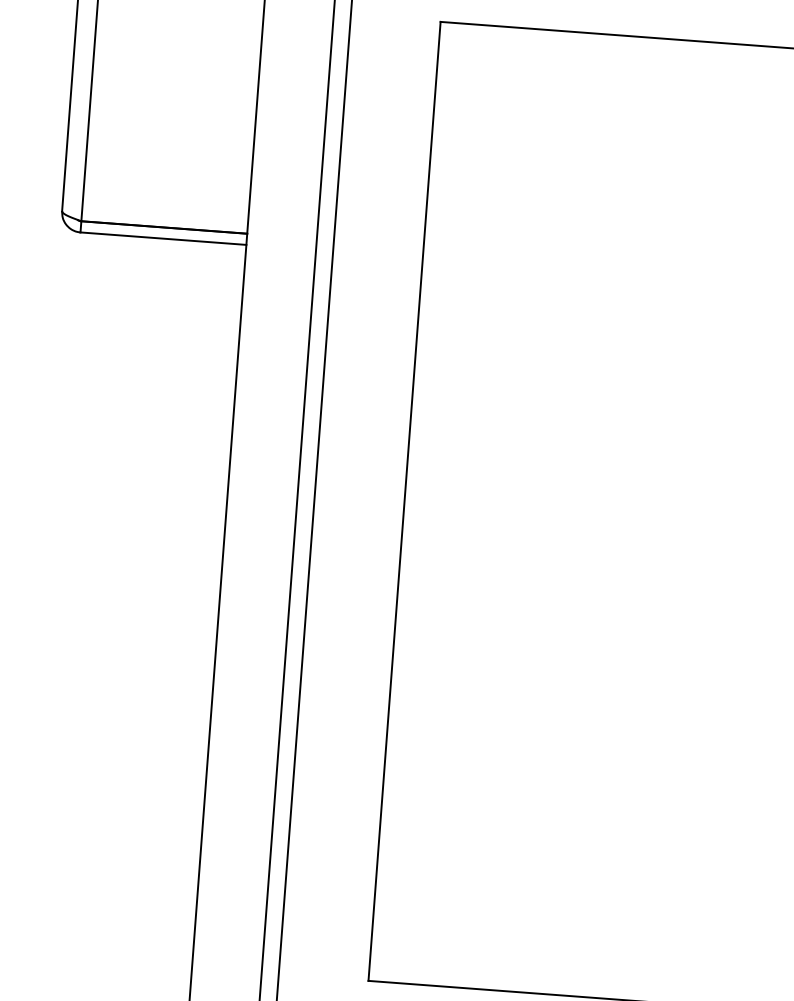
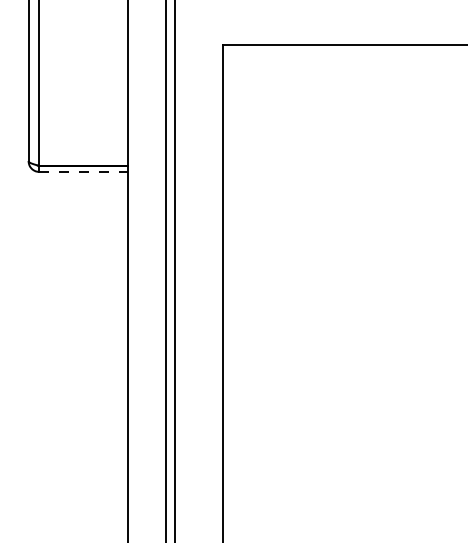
line: (162, 237) -> (83, 171), solid -> dashed

